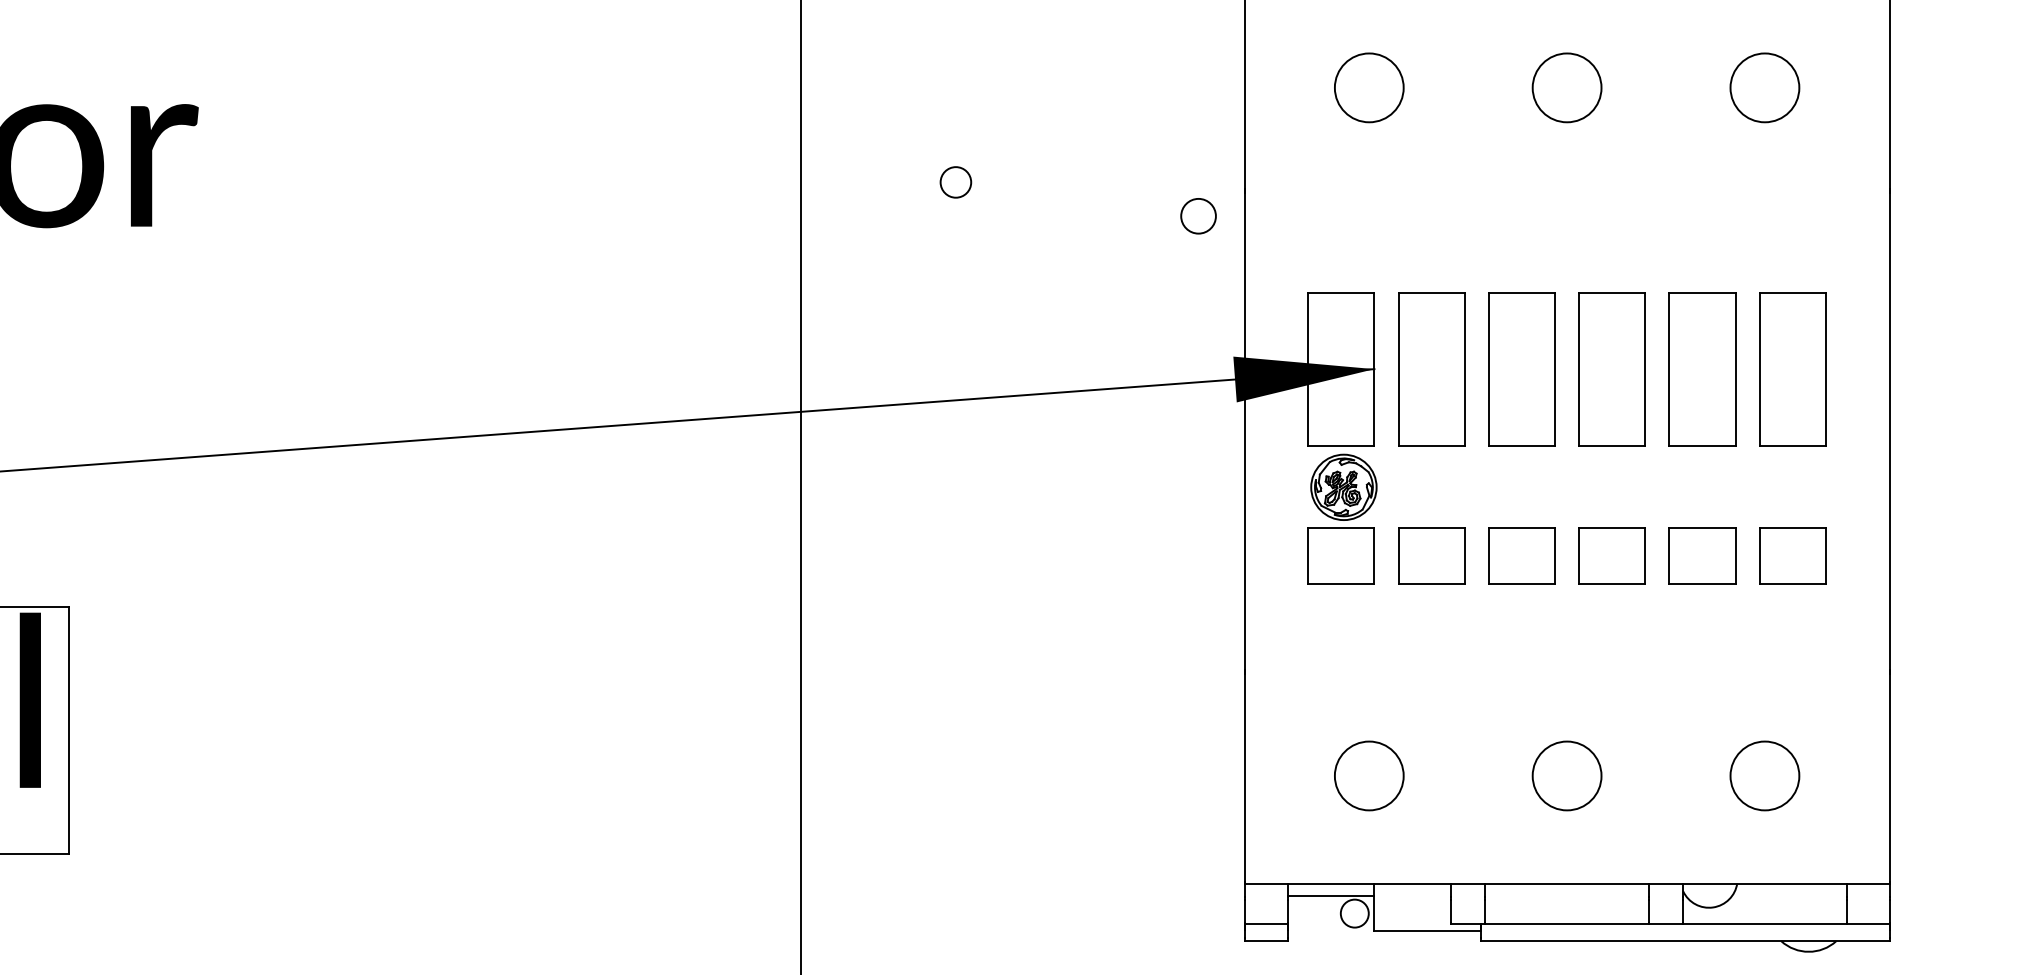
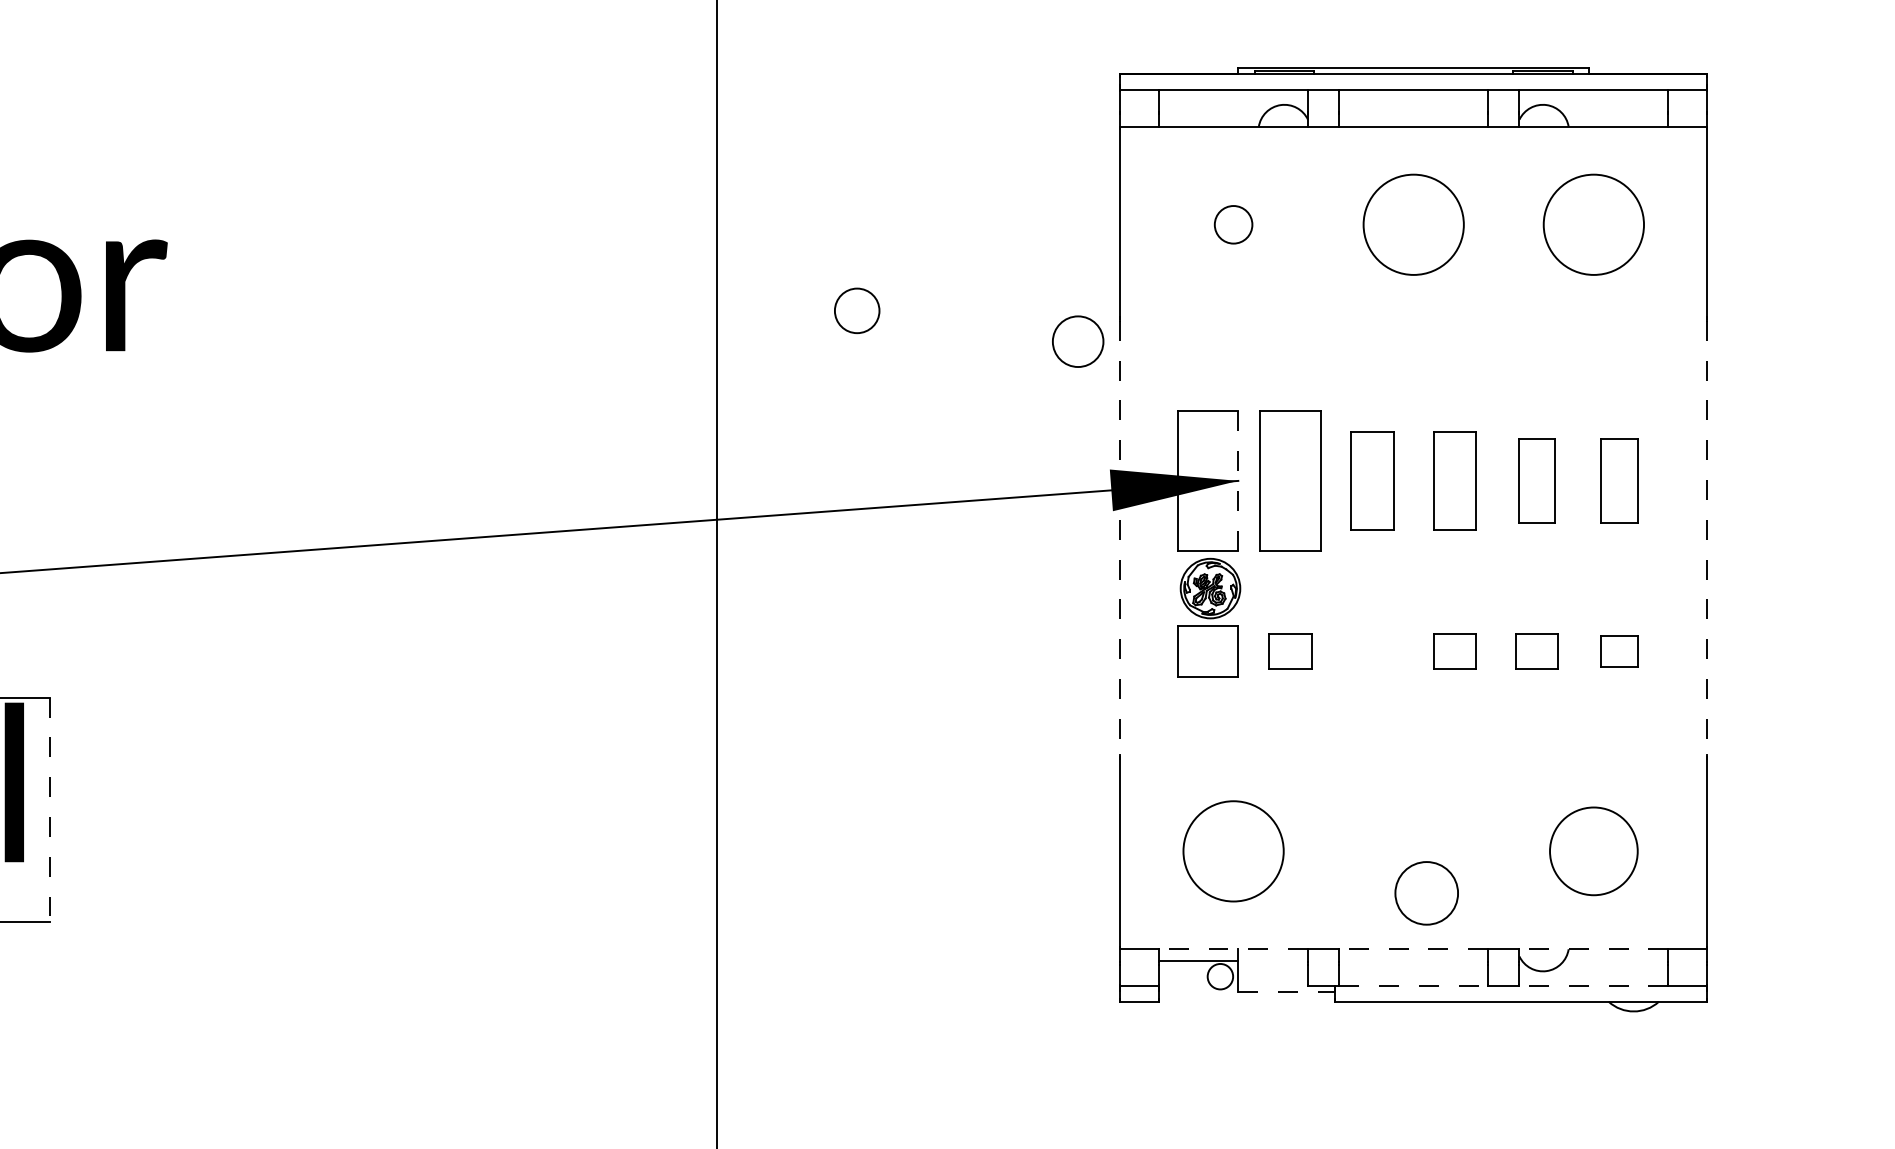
circle: (1369, 87) -> (1233, 224), size x0.6
circle: (1566, 87) -> (1413, 224), size x1.6
circle: (1764, 87) -> (1593, 224), size x1.6
circle: (956, 181) -> (857, 310), size x1.6
circle: (1197, 216) -> (1077, 341), size x1.6
line: (1374, 368) -> (1238, 480), solid -> dashed
part: (1521, 368) -> (1372, 480), size x0.7
part: (1611, 368) -> (1454, 480), size x0.7
part: (1701, 368) -> (1536, 480), size x0.6
part: (1793, 368) -> (1619, 480), size x0.6
line: (1245, 432) -> (1120, 538), solid -> dashed
line: (1889, 432) -> (1707, 538), solid -> dashed
part: (1431, 556) -> (1290, 651), size x0.7
part: (1521, 556) -> (1372, 651), removed
part: (1611, 556) -> (1454, 651), size x0.7
part: (1701, 556) -> (1536, 651), size x0.7
part: (1793, 556) -> (1619, 651), size x0.6
line: (68, 731) -> (49, 810), solid -> dashed
circle: (1369, 776) -> (1233, 851), size x1.6
circle: (1566, 776) -> (1426, 893), moved
circle: (1764, 776) -> (1593, 851), size x1.4
line: (1369, 883) -> (1233, 949), solid -> dashed
line: (1566, 883) -> (1413, 949), solid -> dashed
line: (1764, 883) -> (1593, 949), solid -> dashed
line: (1567, 924) -> (1414, 986), solid -> dashed
line: (1764, 924) -> (1593, 986), solid -> dashed
line: (1427, 930) -> (1286, 992), solid -> dashed

